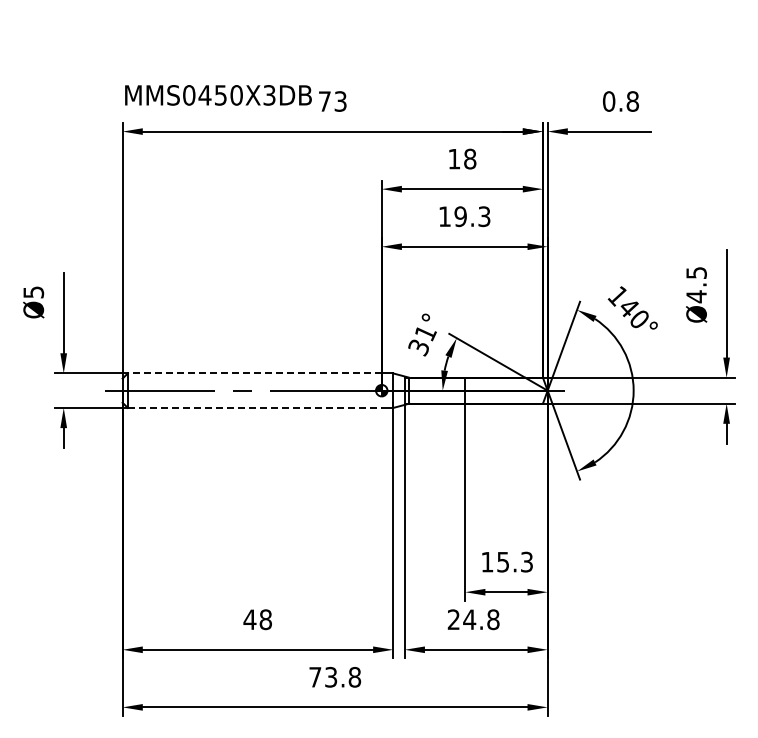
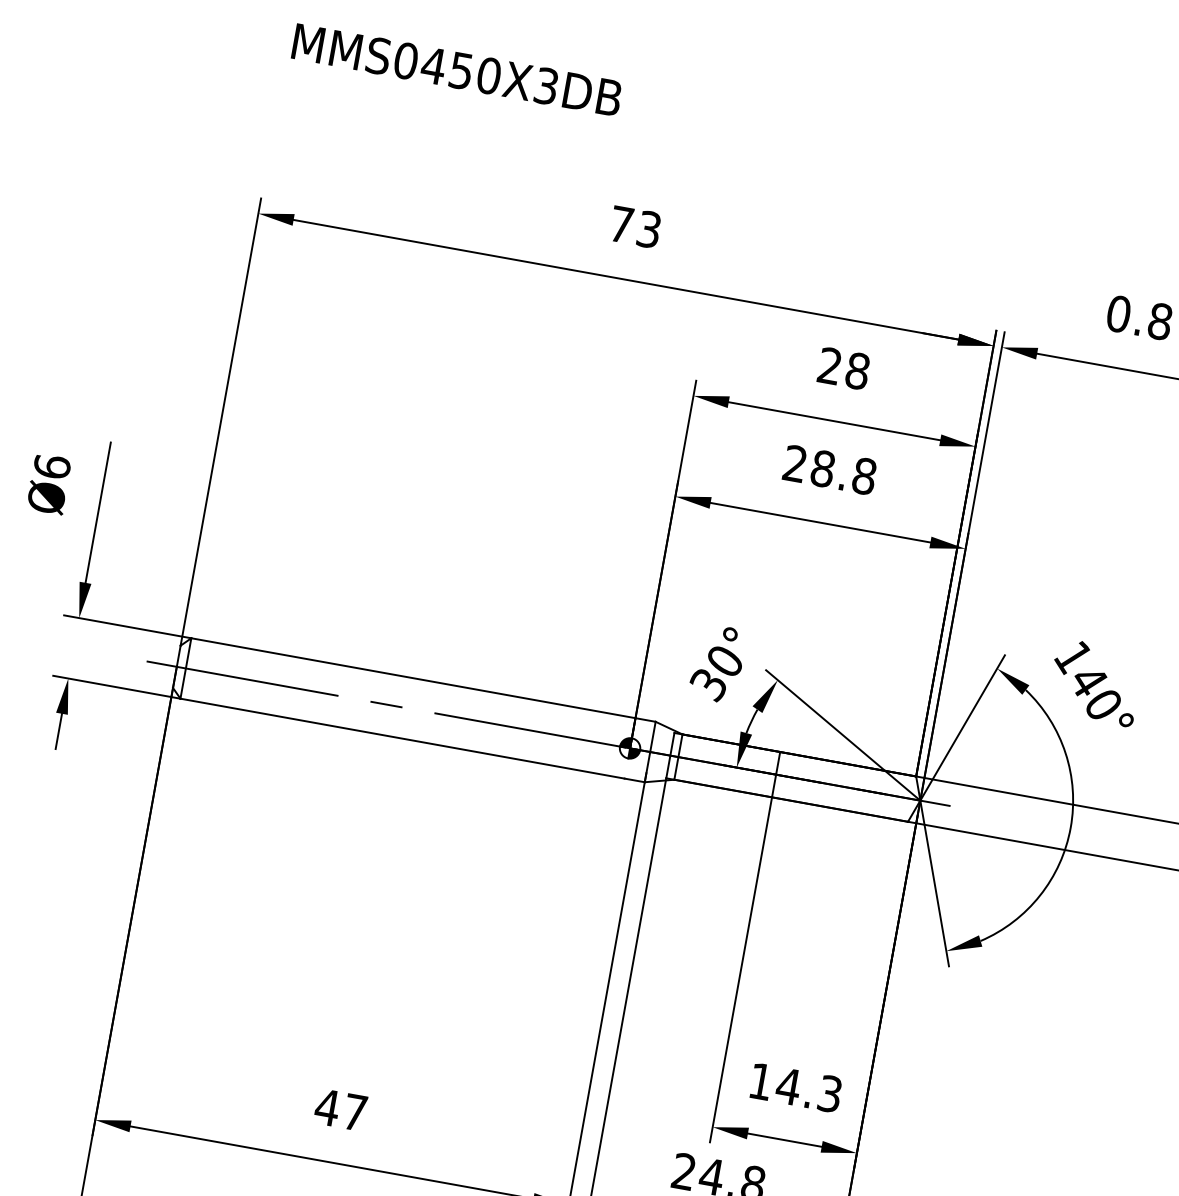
text: (218, 95) -> (457, 70), moved
text: (453, 158) -> (828, 364), 18 -> 28
text: (464, 216) -> (829, 469), 19.3 -> 28.8
text: (33, 292) -> (51, 467), Ø5 -> Ø6
text: (425, 333) -> (724, 662), 31° -> 30°
line: (254, 373) -> (412, 678), dashed -> solid
line: (254, 407) -> (402, 737), dashed -> solid
text: (502, 562) -> (787, 1086), 15.3 -> 14.3
text: (265, 619) -> (354, 1112), 48 -> 47

